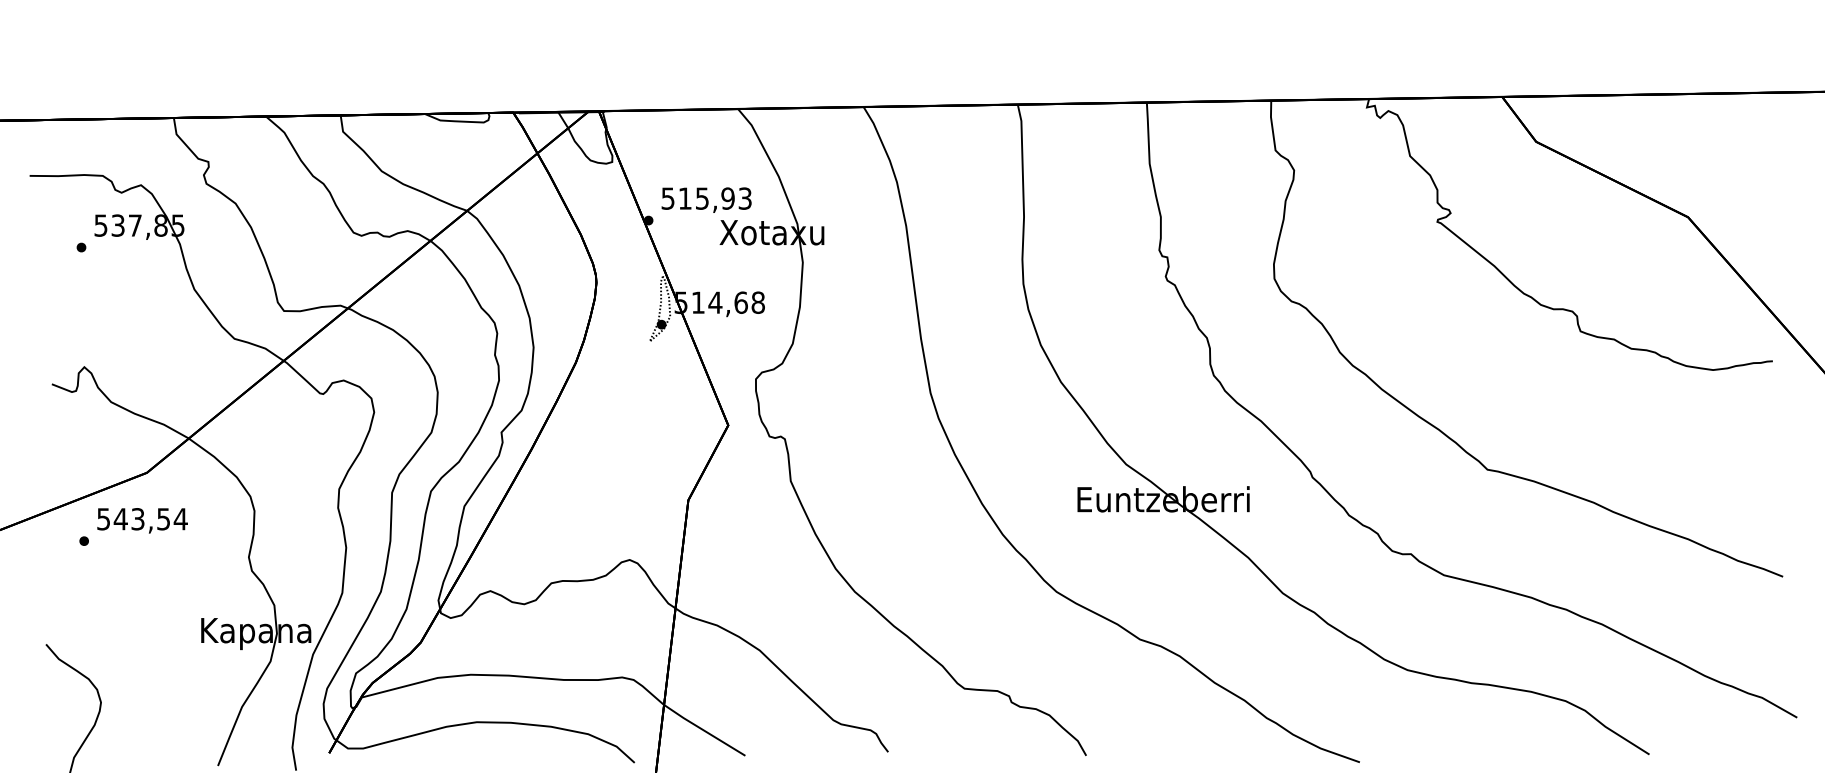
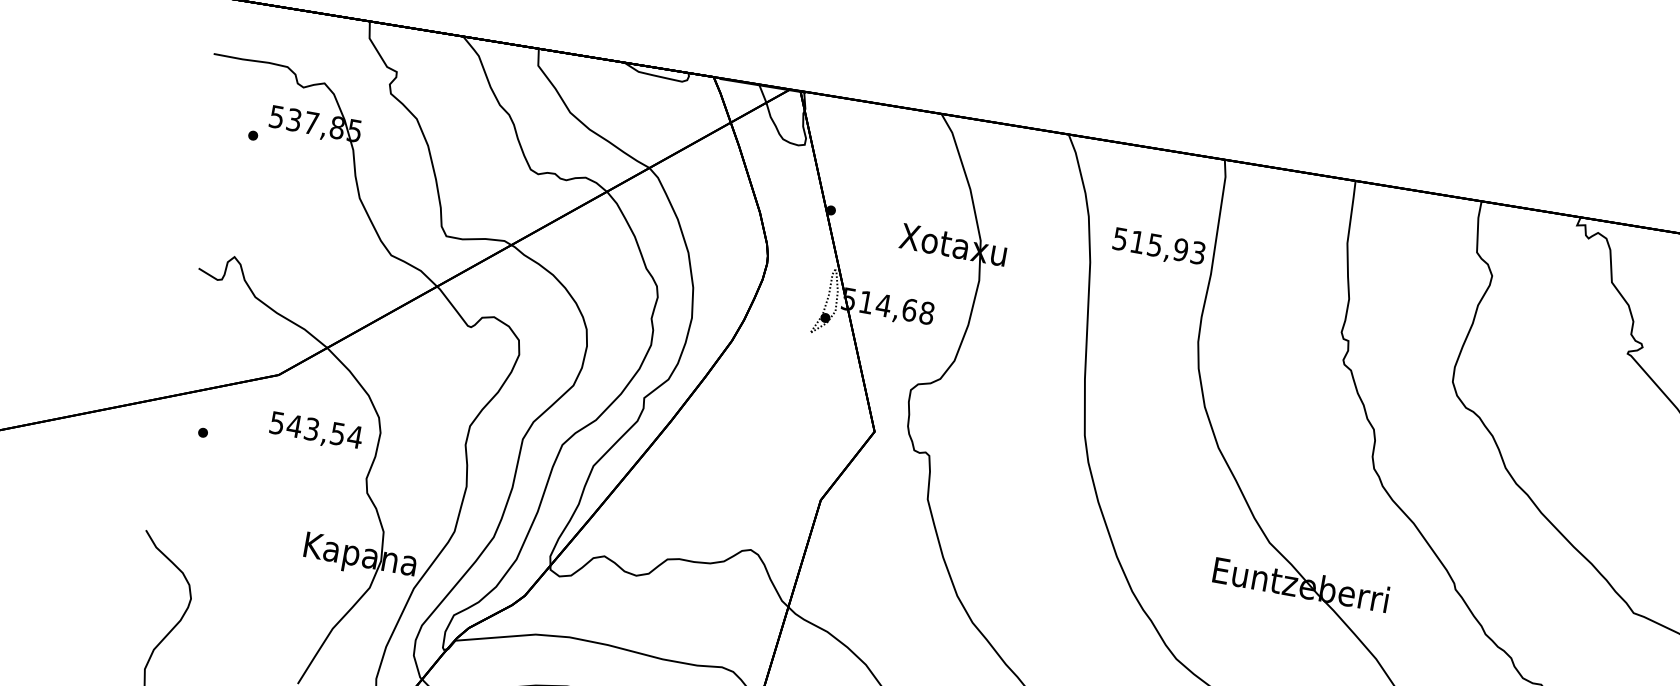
text: (706, 199) -> (1158, 246), moved
text: (142, 520) -> (316, 431), moved

